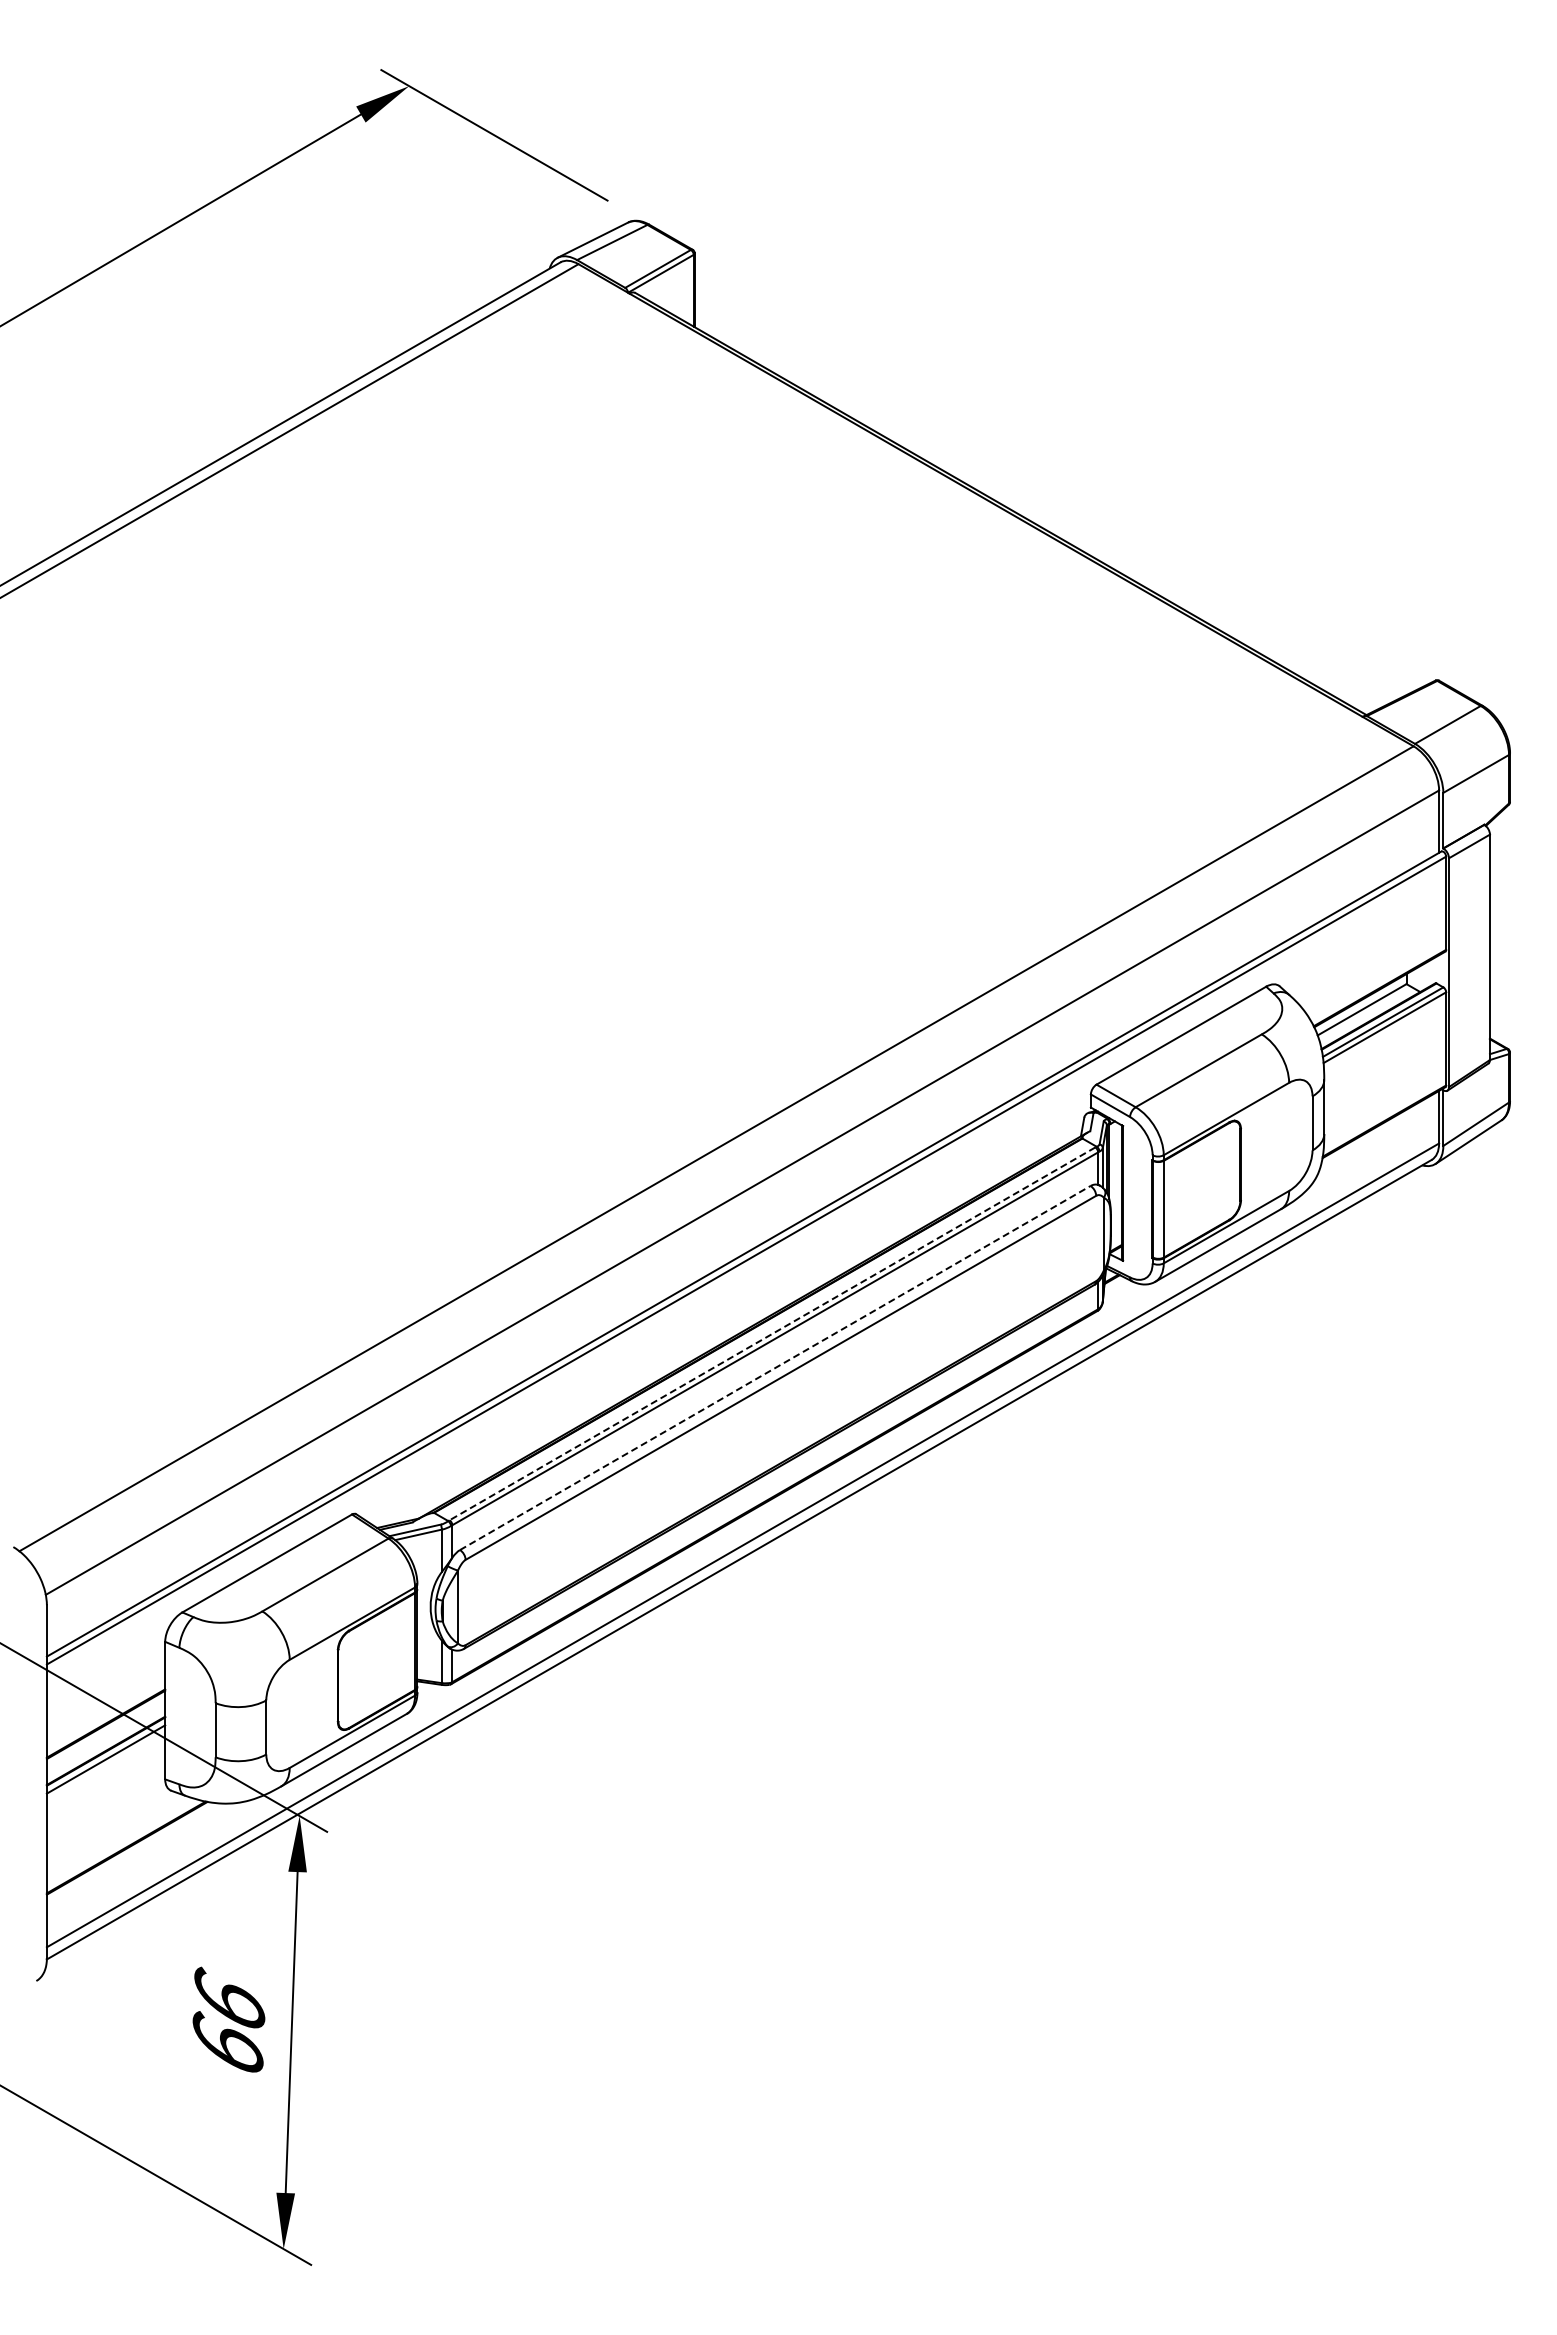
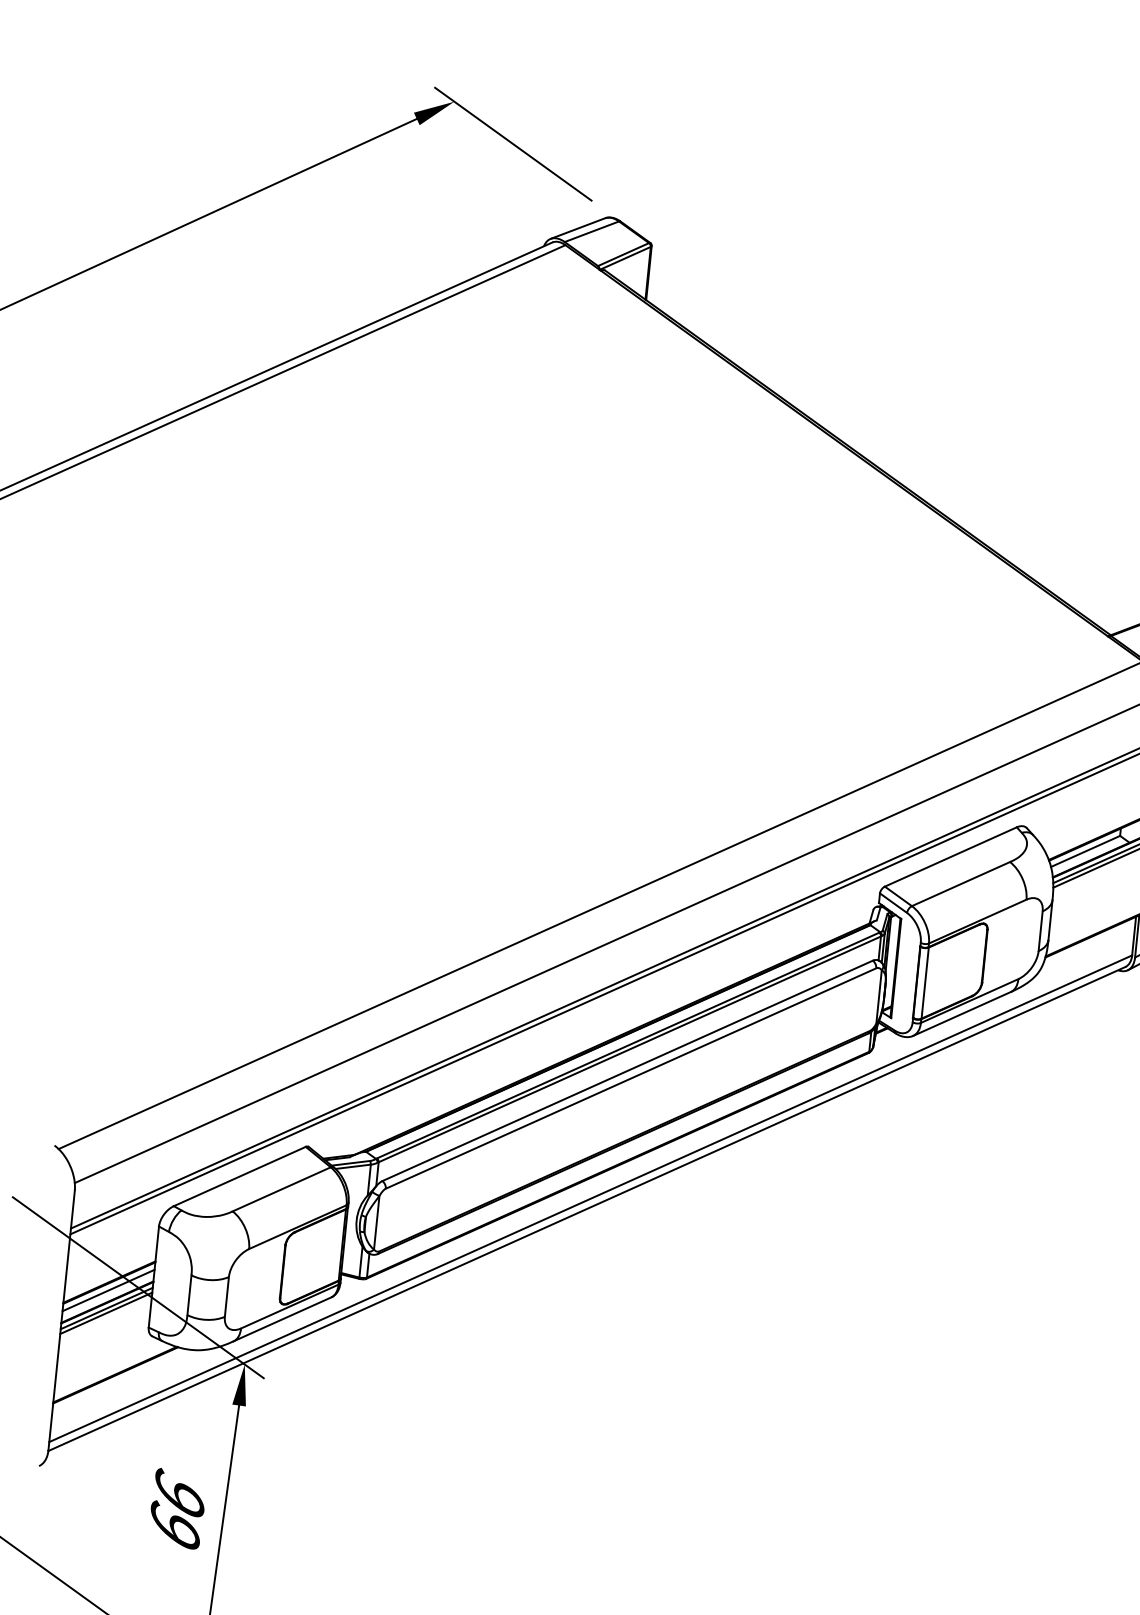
line: (772, 1333) -> (628, 1045), dashed -> solid
line: (775, 1367) -> (627, 1070), dashed -> solid
line: (105, 1734) -> (108, 1290), added
line: (105, 1765) -> (105, 1312), added

